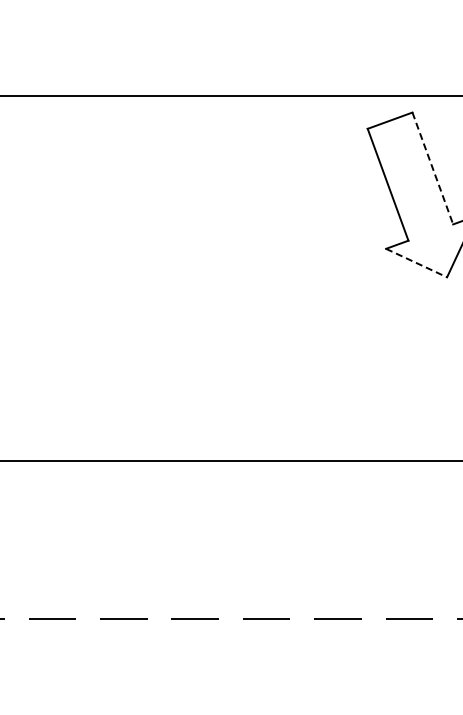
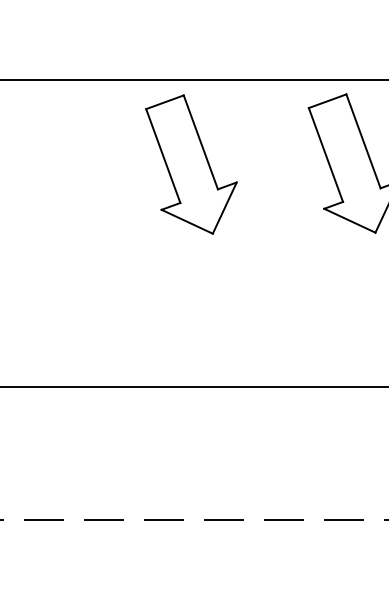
line: (432, 168) -> (363, 141), dashed -> solid
part: (227, 195) -> (191, 164), added
line: (416, 263) -> (349, 221), dashed -> solid

